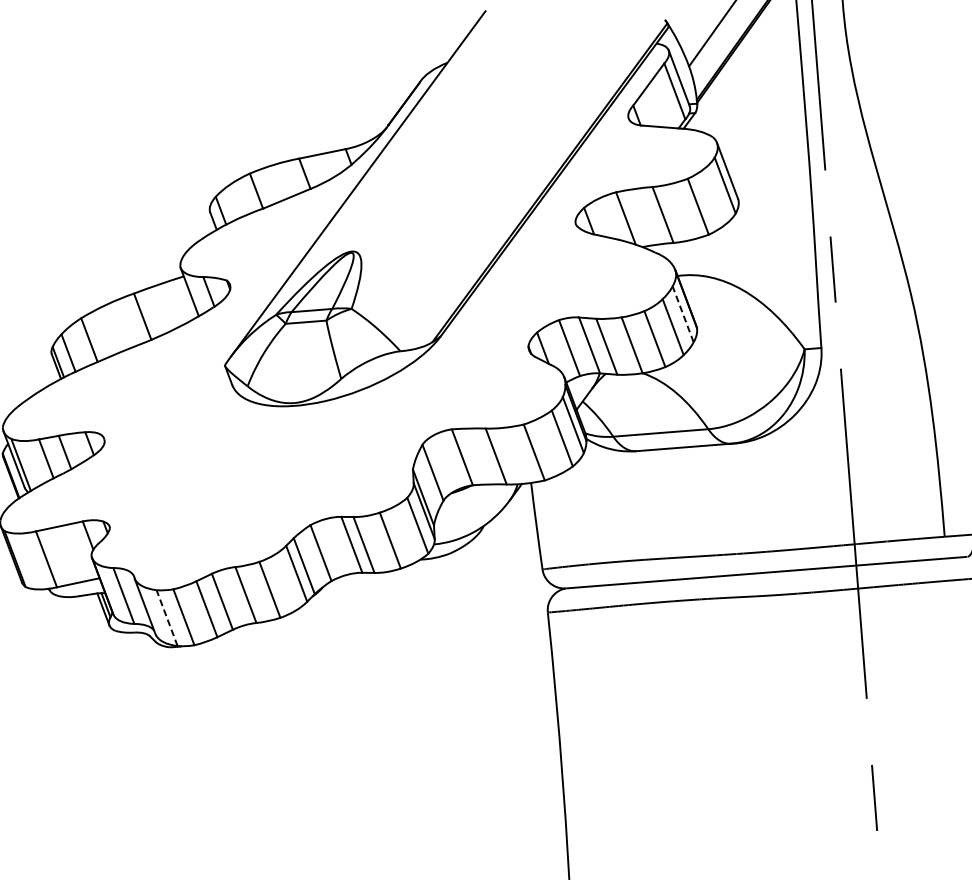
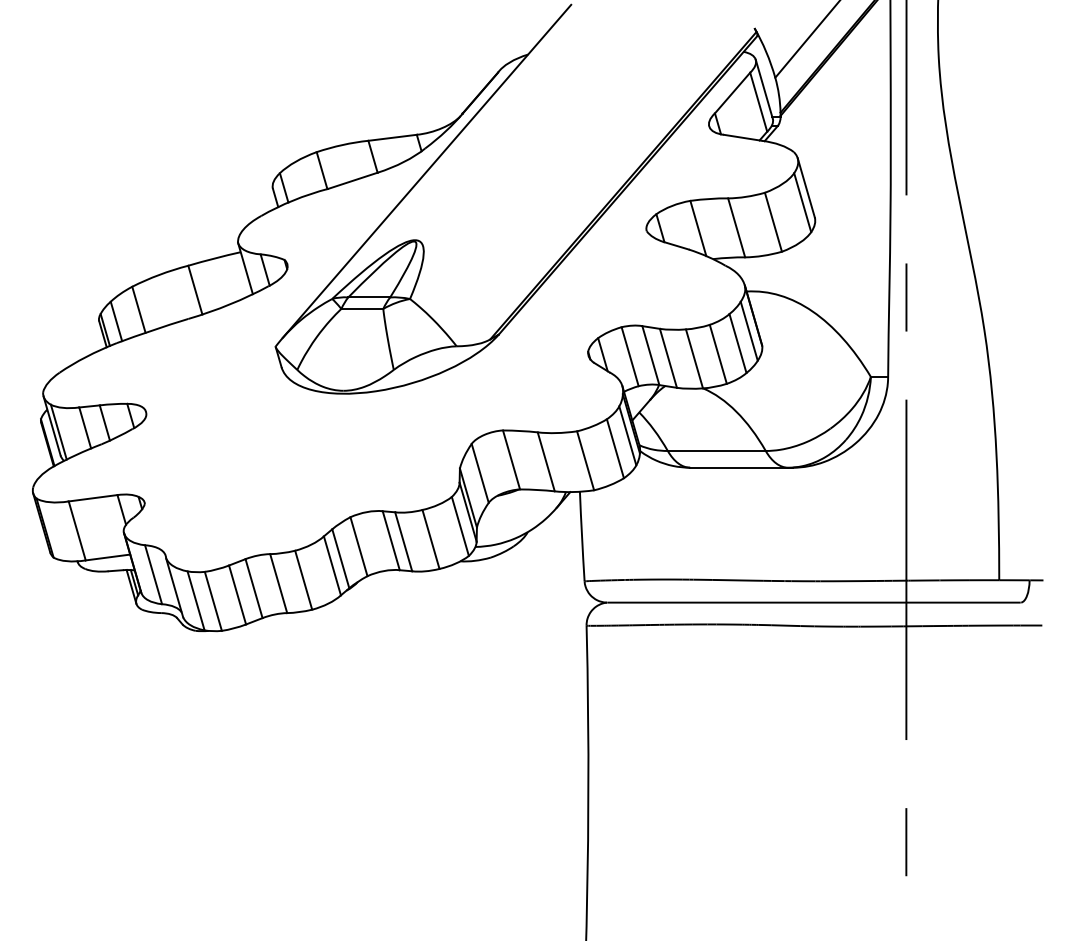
line: (683, 314) -> (749, 331), dashed -> solid
line: (167, 617) -> (196, 600), dashed -> solid

